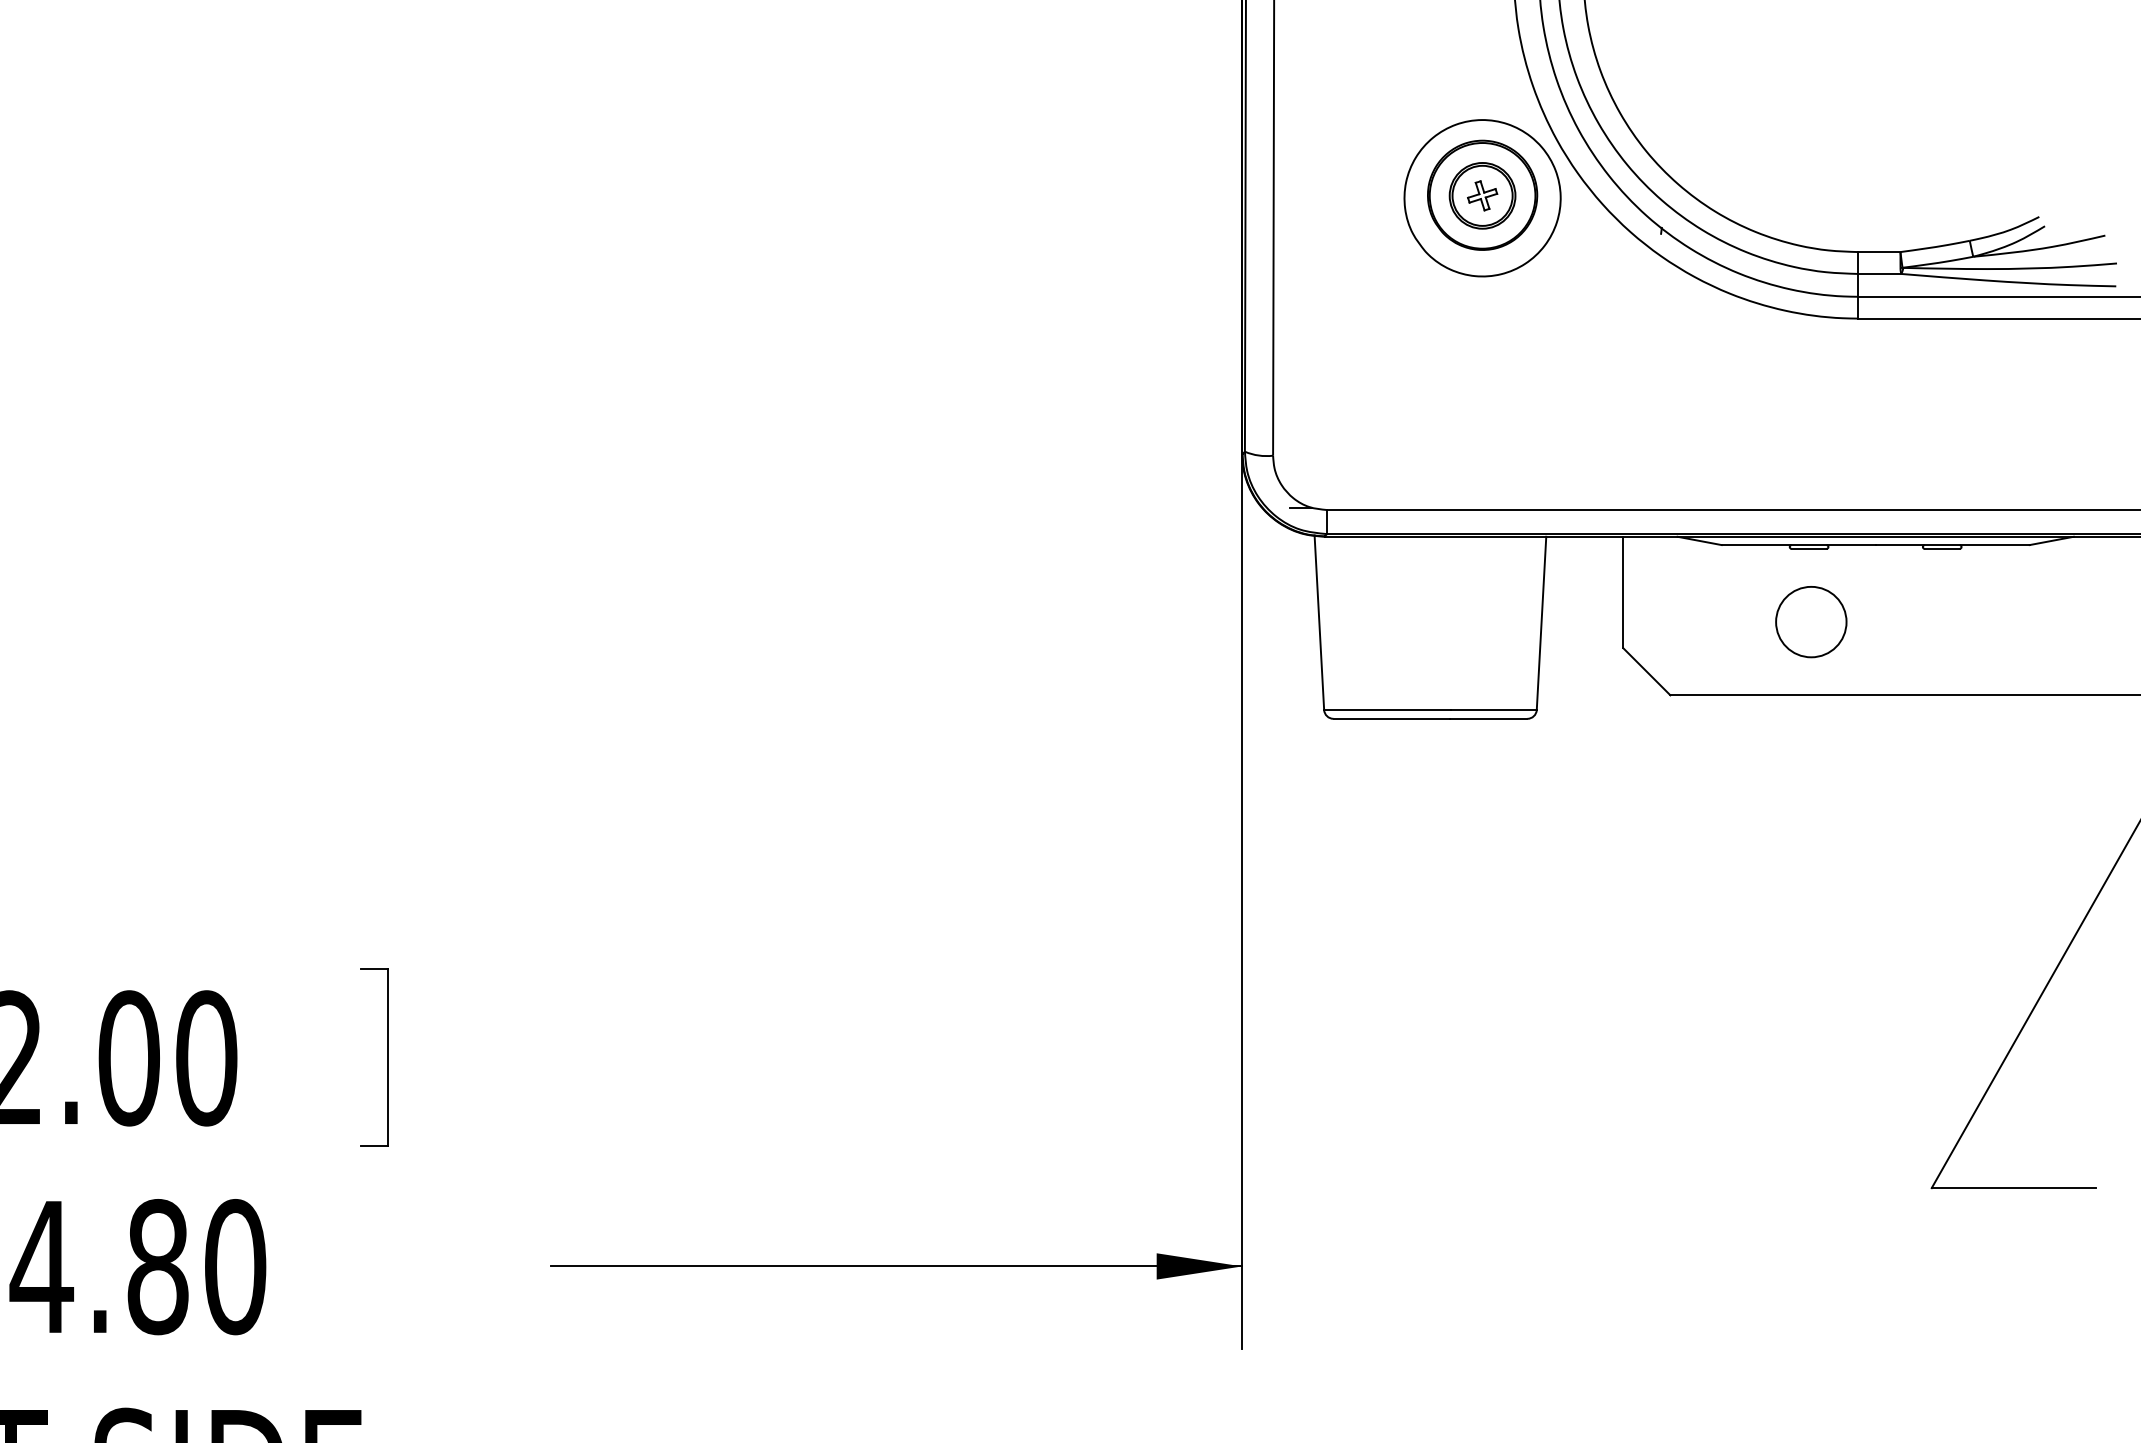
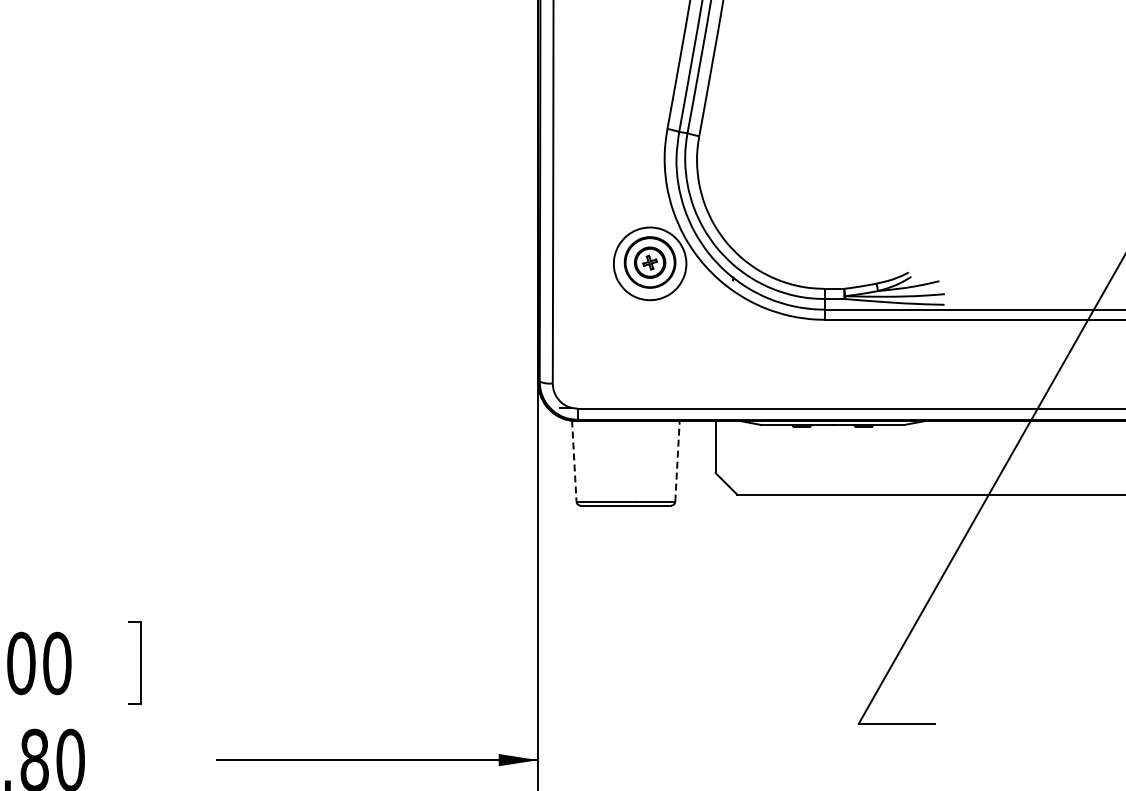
line: (1541, 621) -> (677, 460), solid -> dashed
circle: (1810, 621) -> (802, 460), removed
line: (1319, 623) -> (574, 461), solid -> dashed

